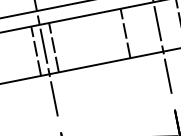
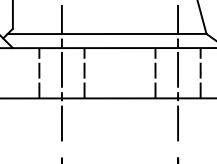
line: (125, 33) -> (155, 73), moved
line: (53, 47) -> (84, 73), moved
line: (36, 51) -> (39, 73), moved

